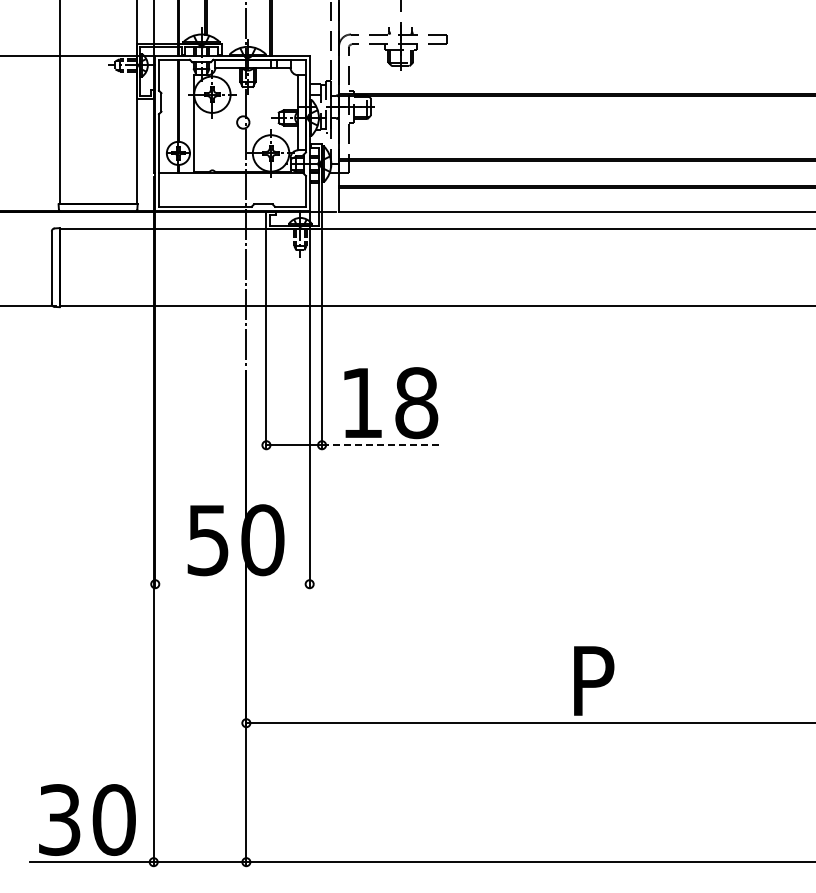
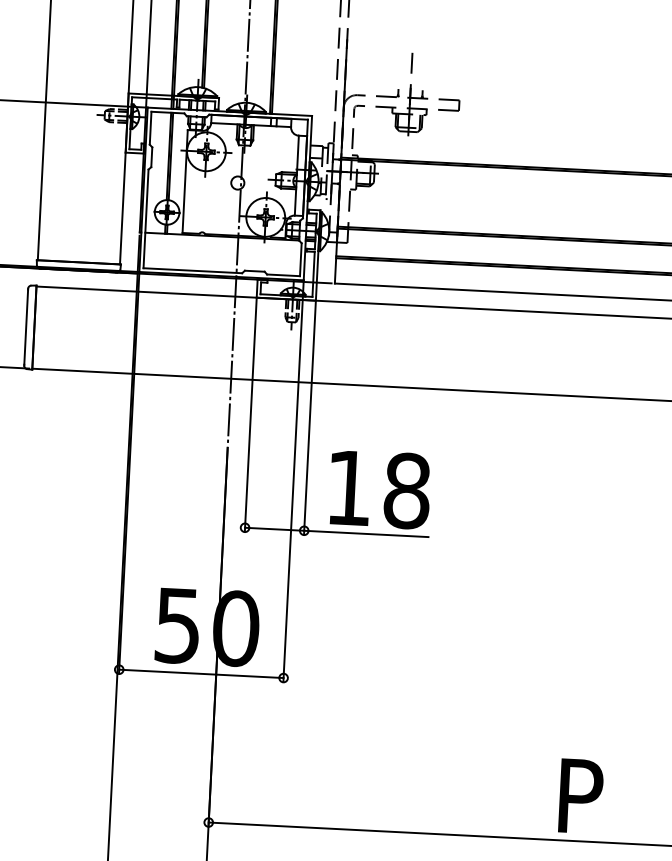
line: (380, 445) -> (366, 534), dashed -> solid
line: (232, 584) -> (201, 674), added

